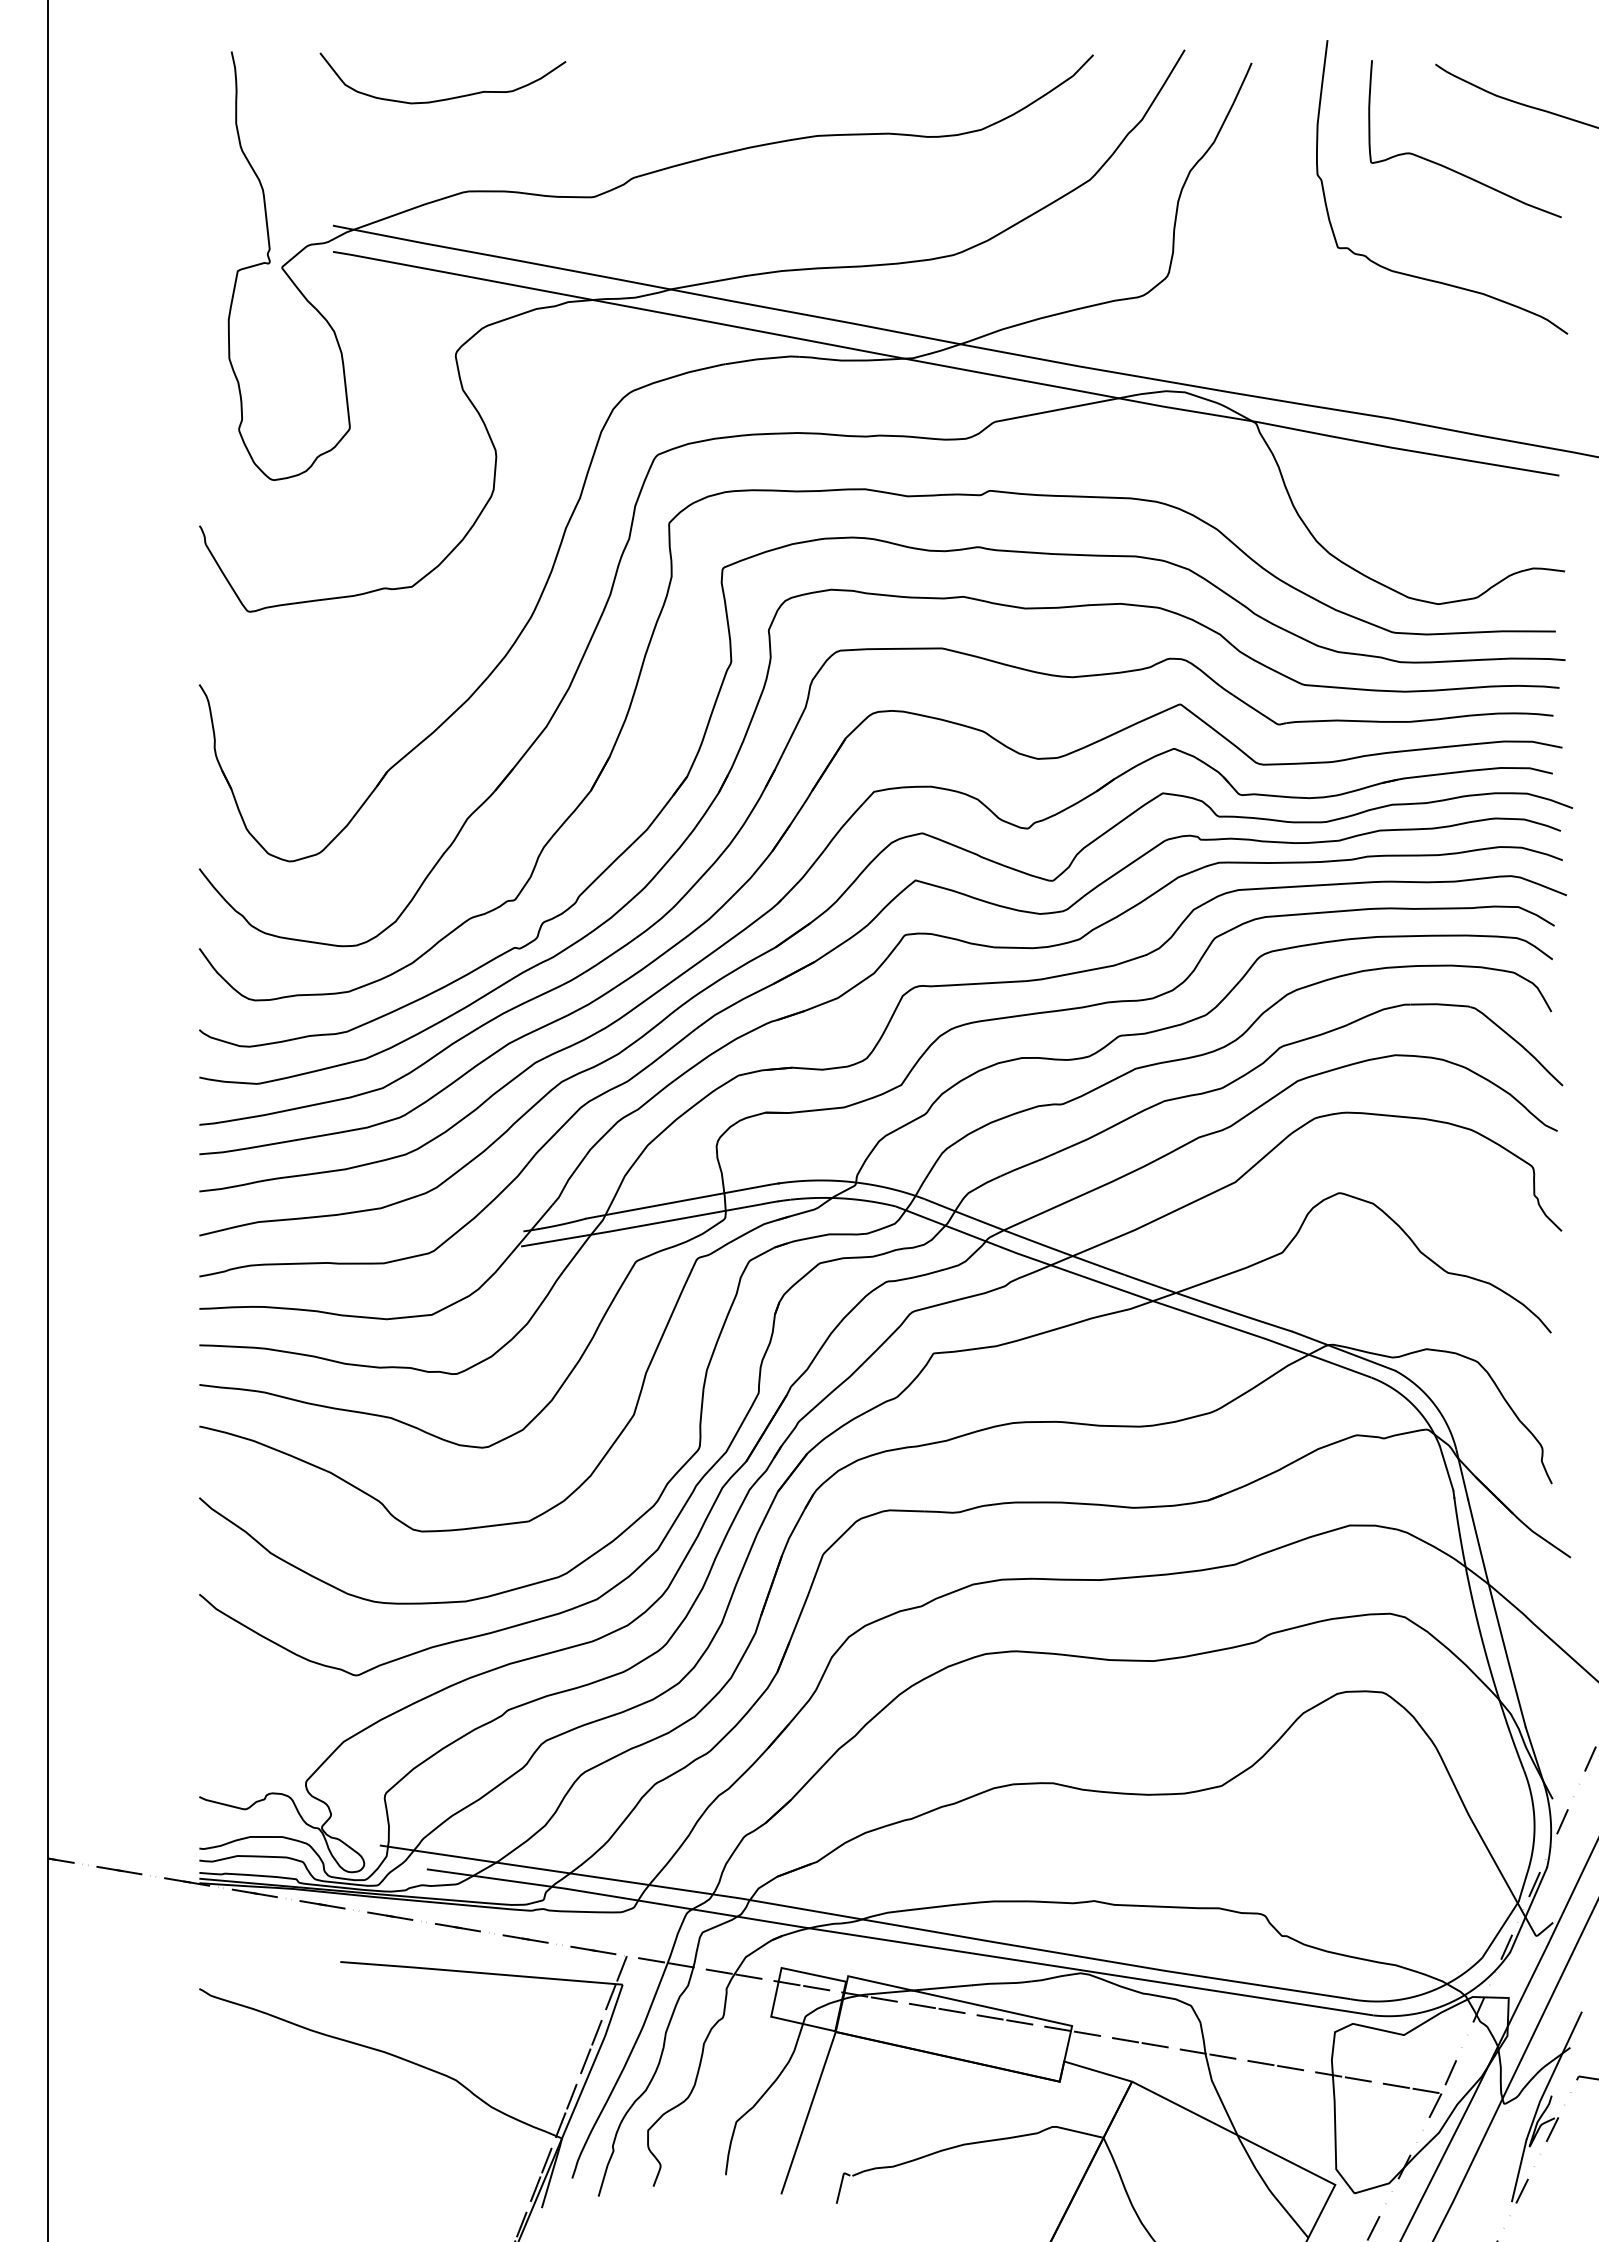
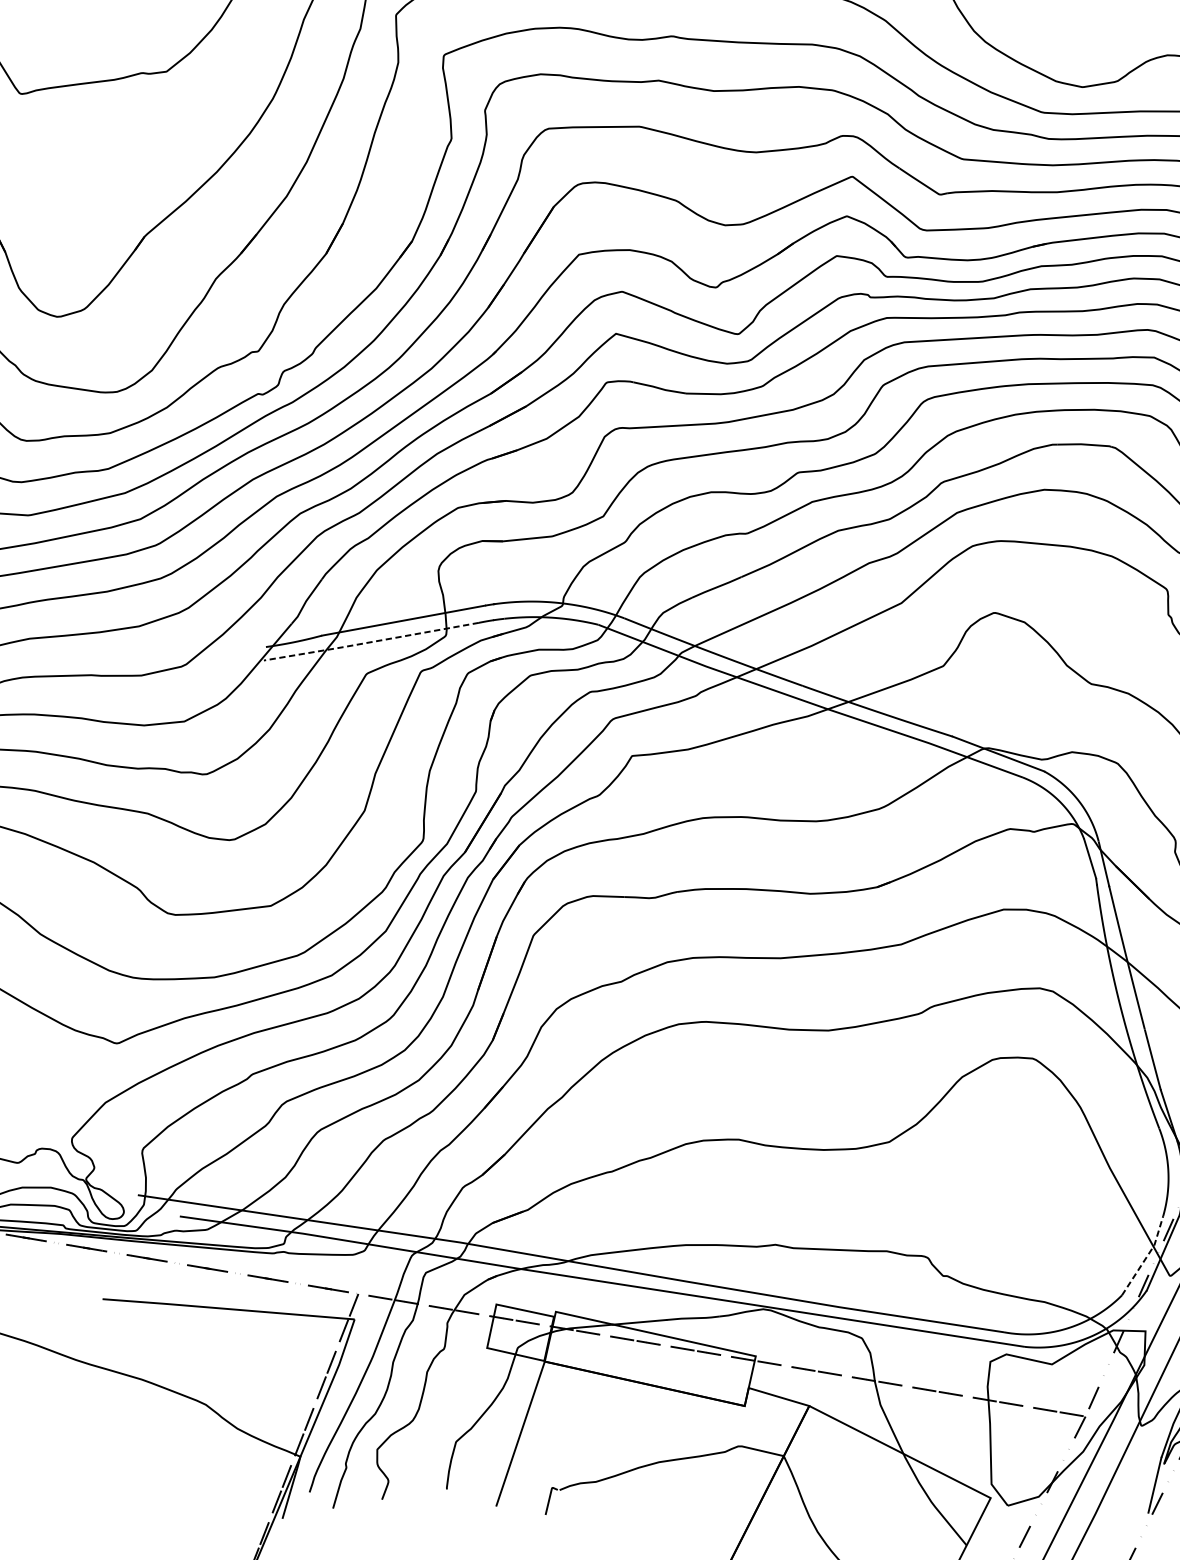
line: (640, 1226) -> (370, 642), solid -> dashed
line: (1510, 1914) -> (1147, 1256), solid -> dashed

